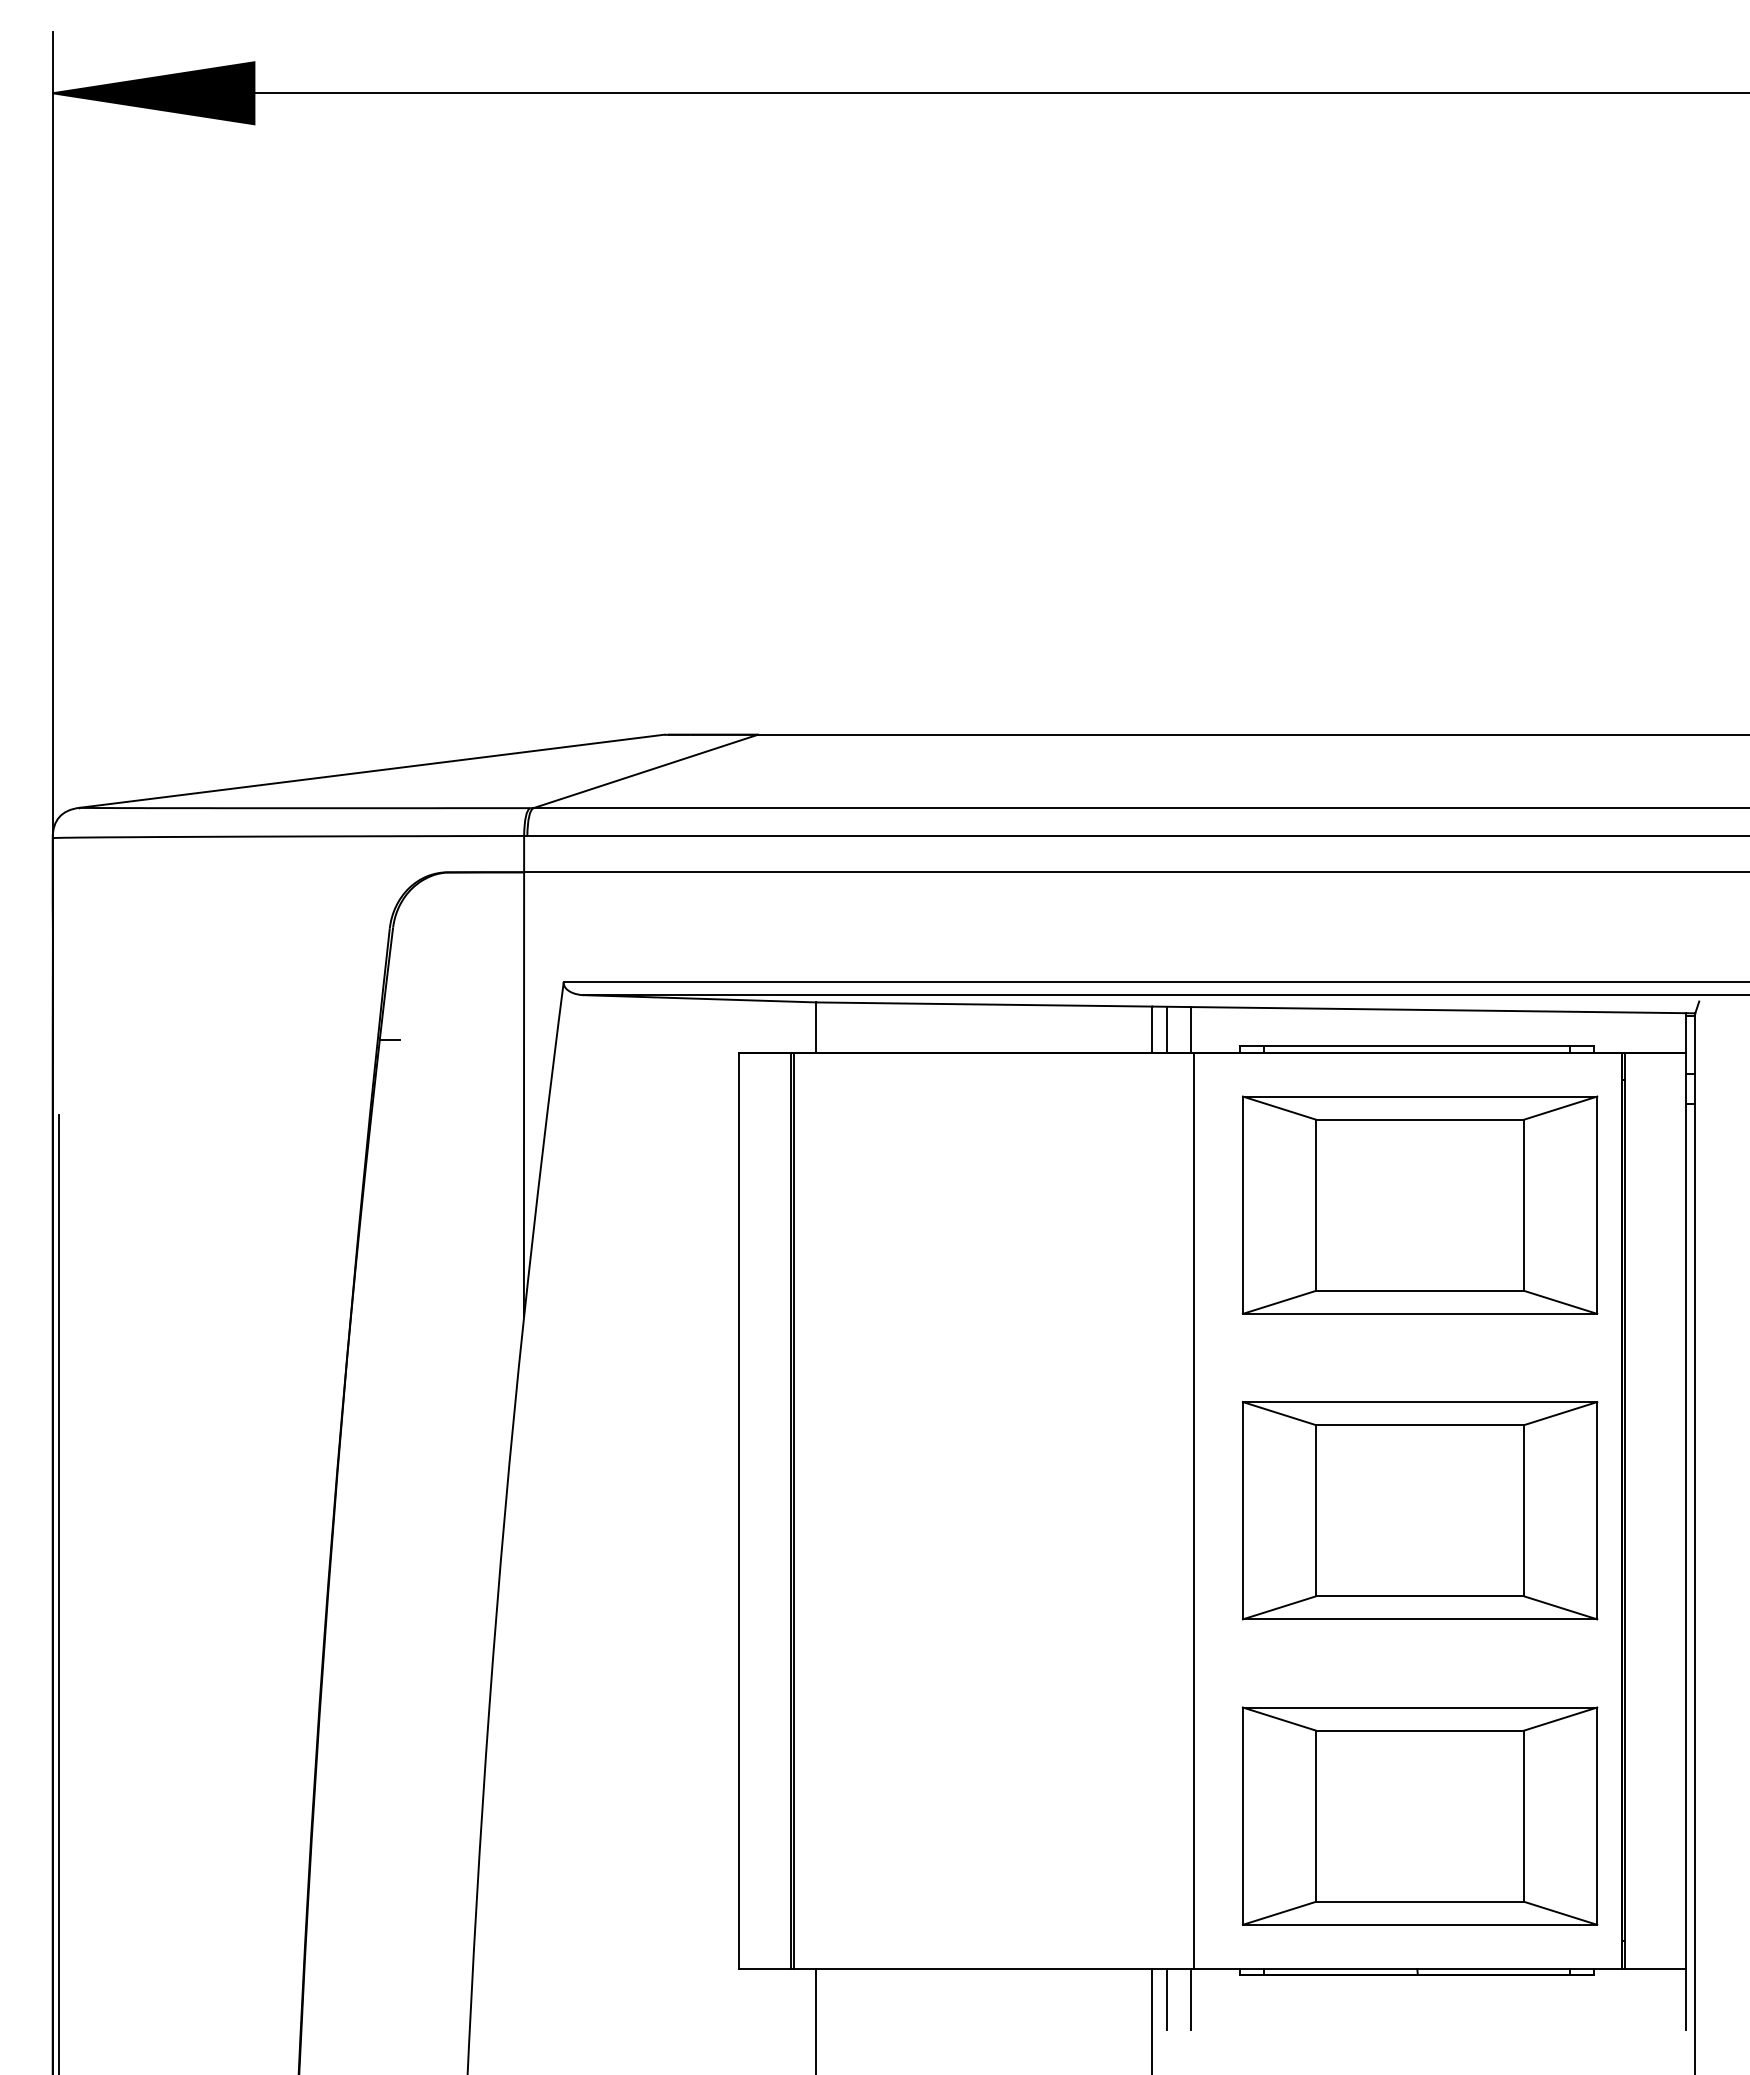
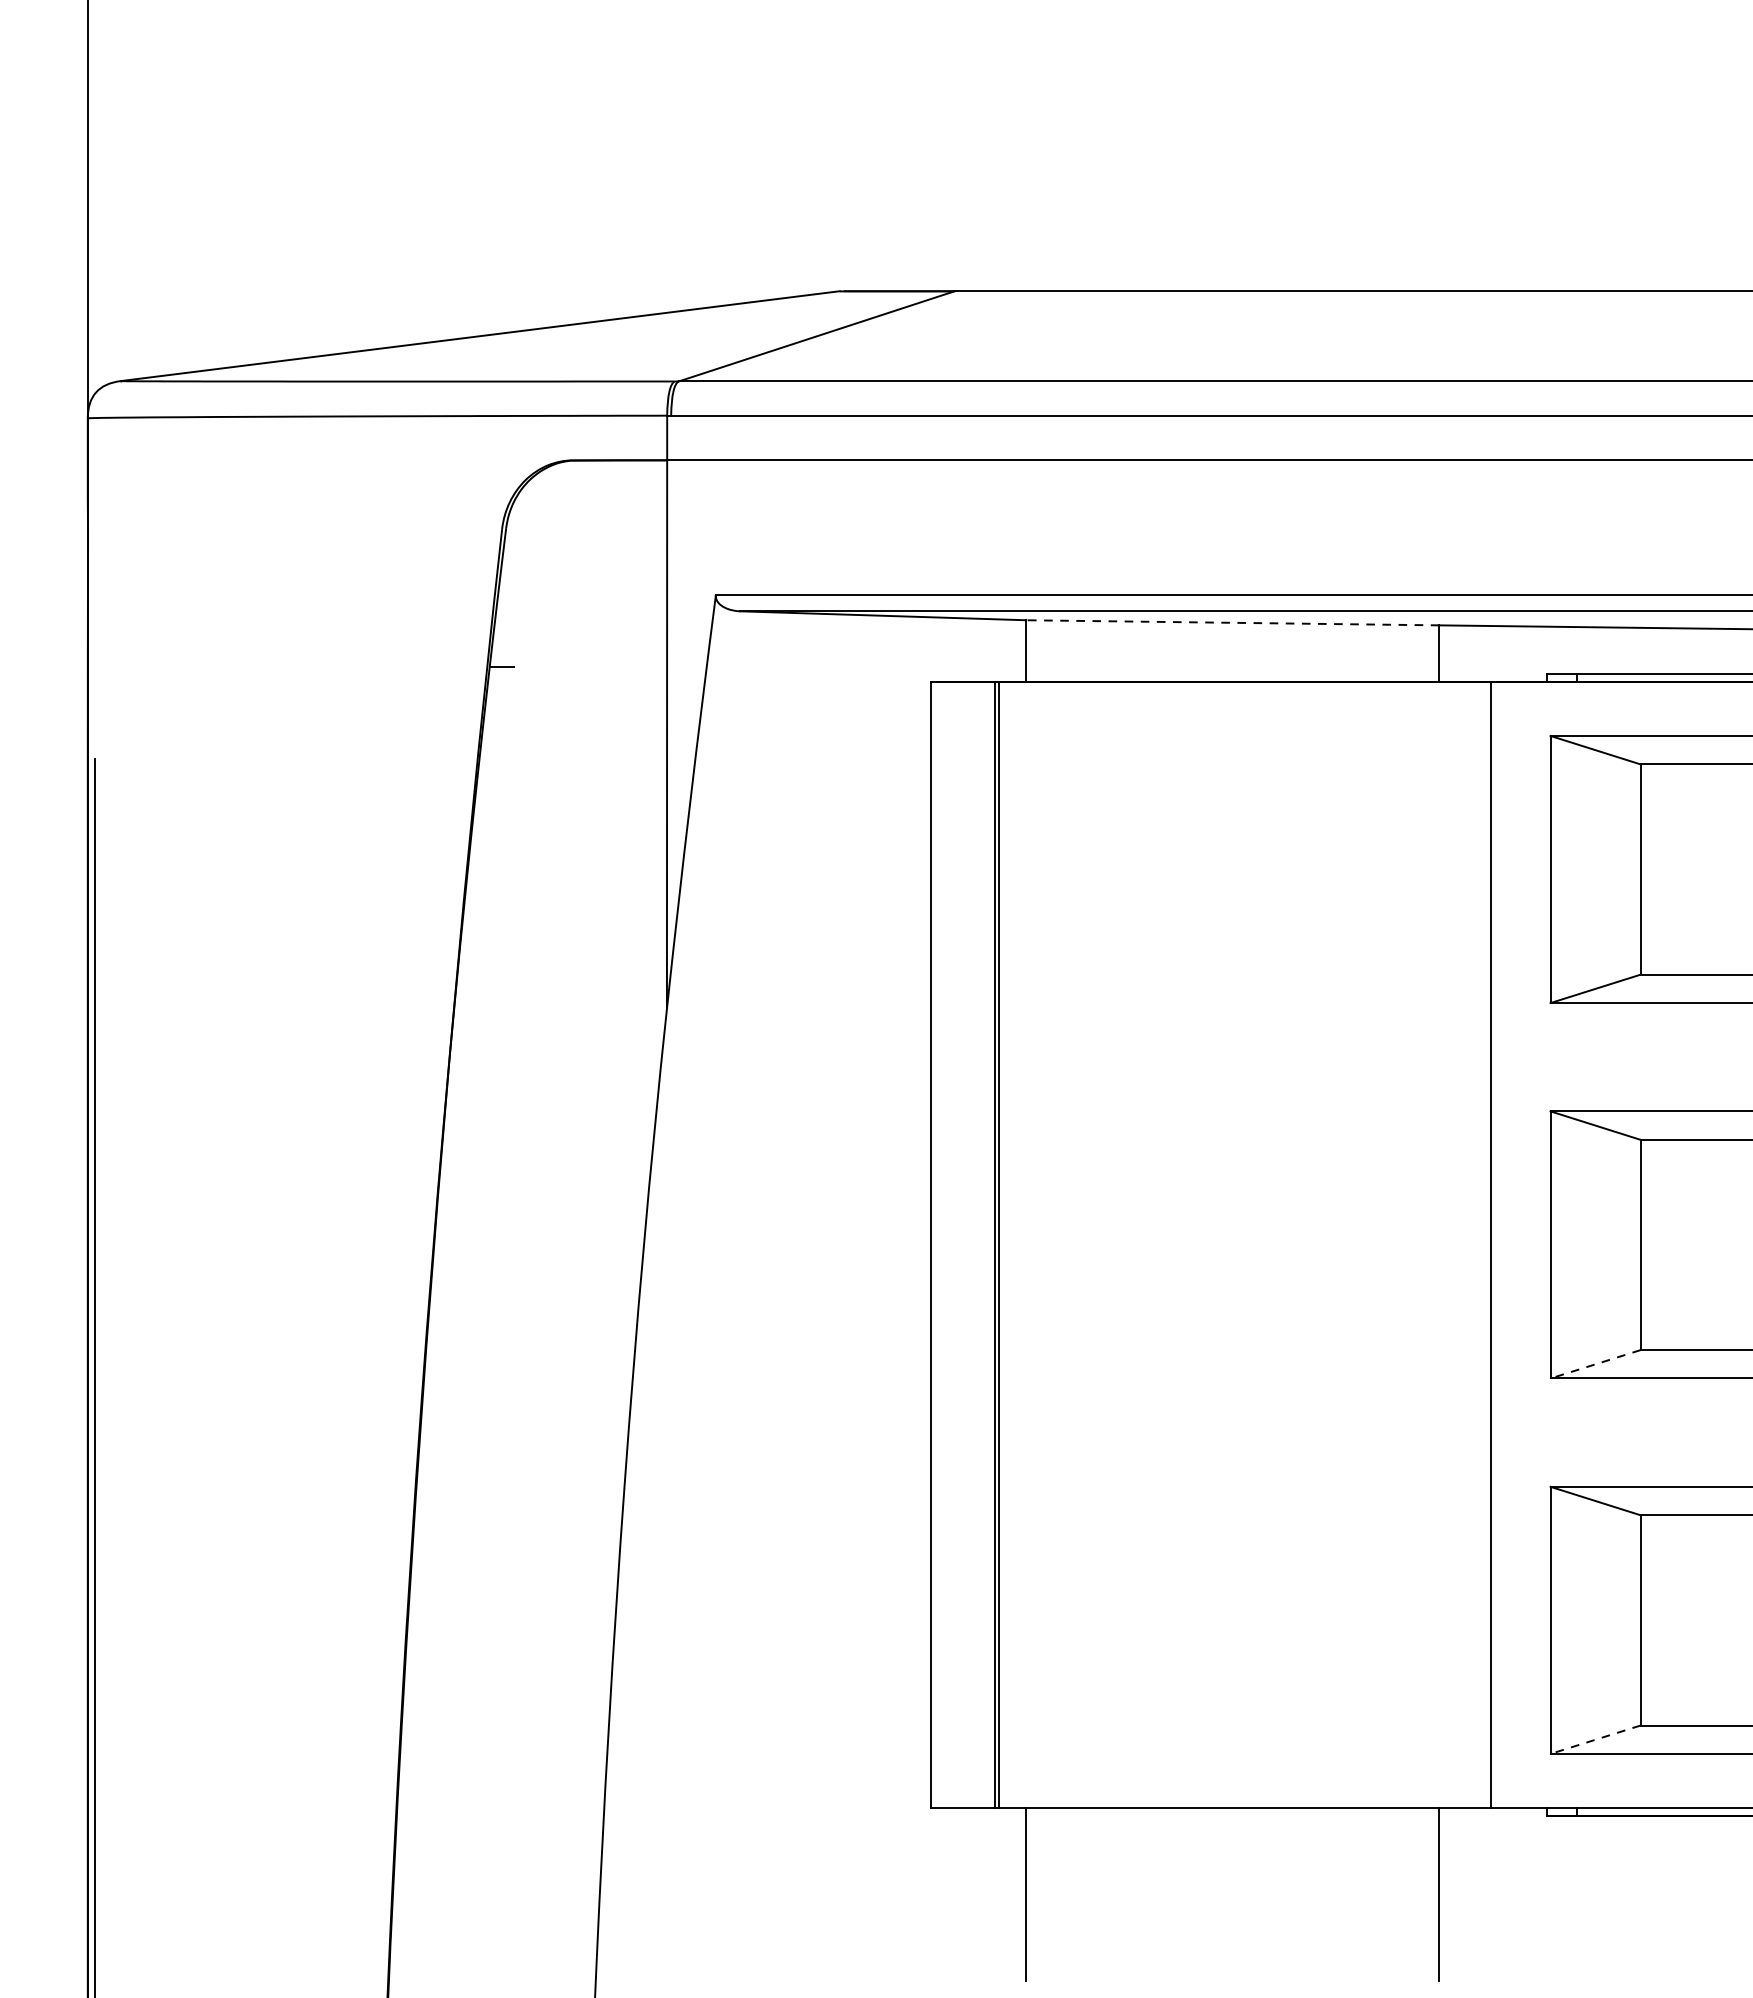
line: (983, 1004) -> (1231, 622), solid -> dashed
line: (1166, 1029) -> (1456, 653), removed
line: (1190, 1029) -> (1486, 653), removed
line: (1279, 1607) -> (1595, 1363), solid -> dashed
line: (1279, 1913) -> (1595, 1739), solid -> dashed
line: (1166, 1999) -> (1456, 1845), removed
line: (1190, 1999) -> (1486, 1845), removed

